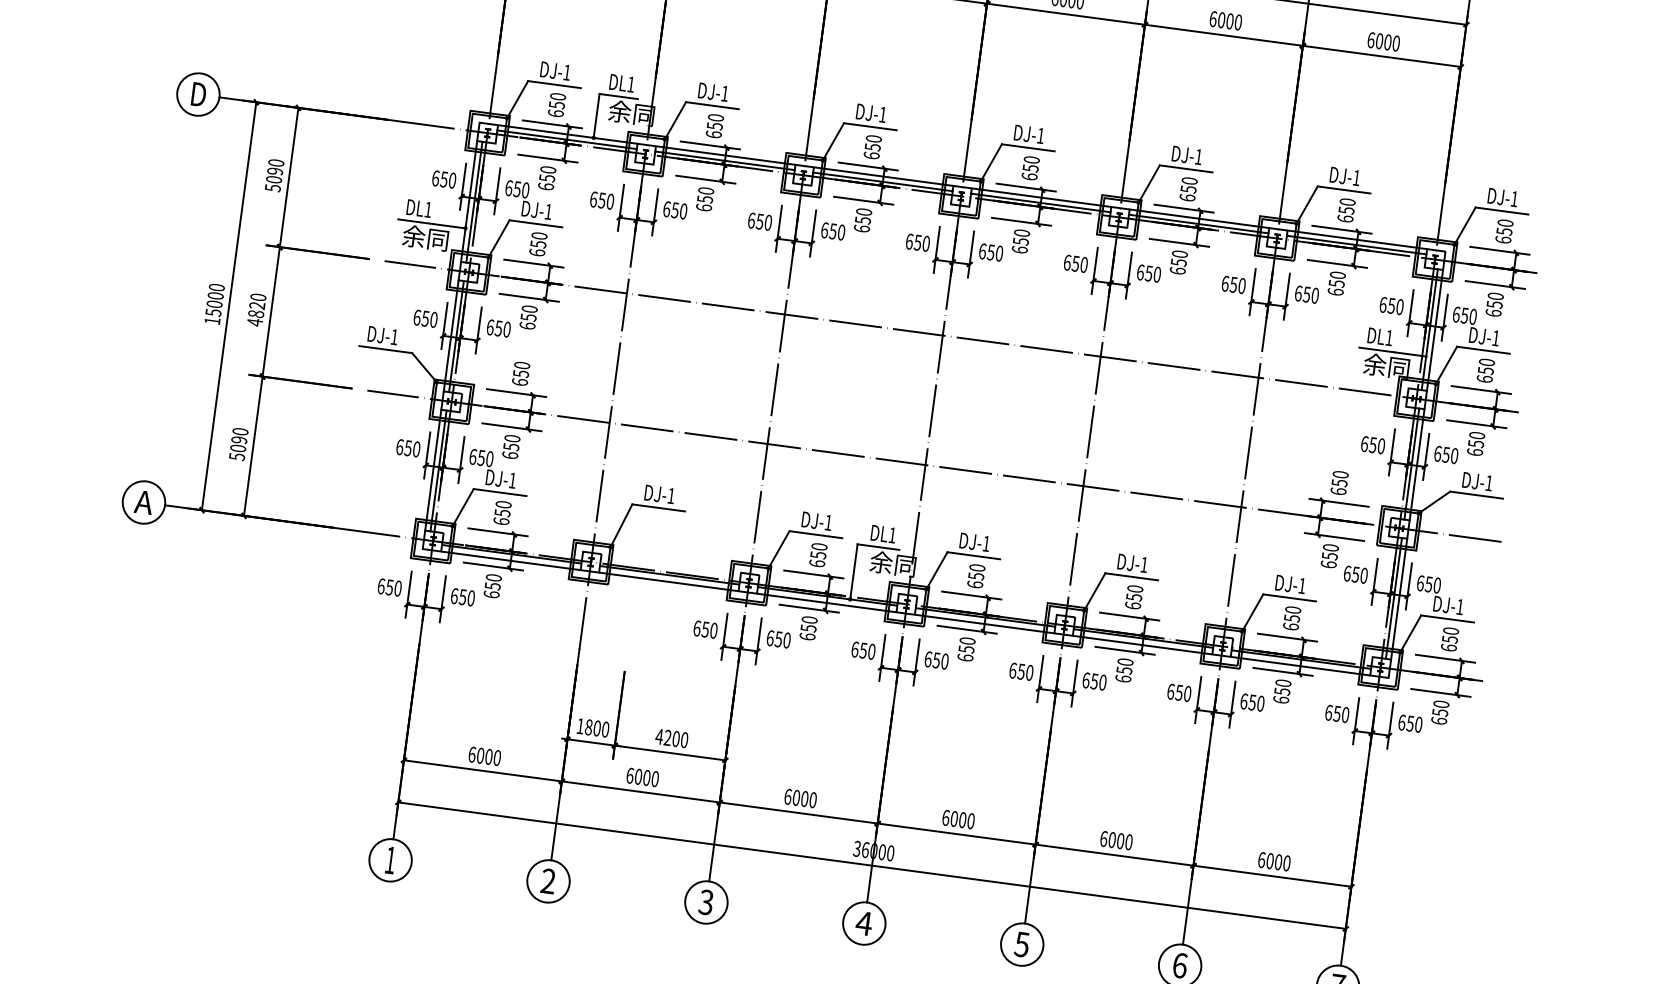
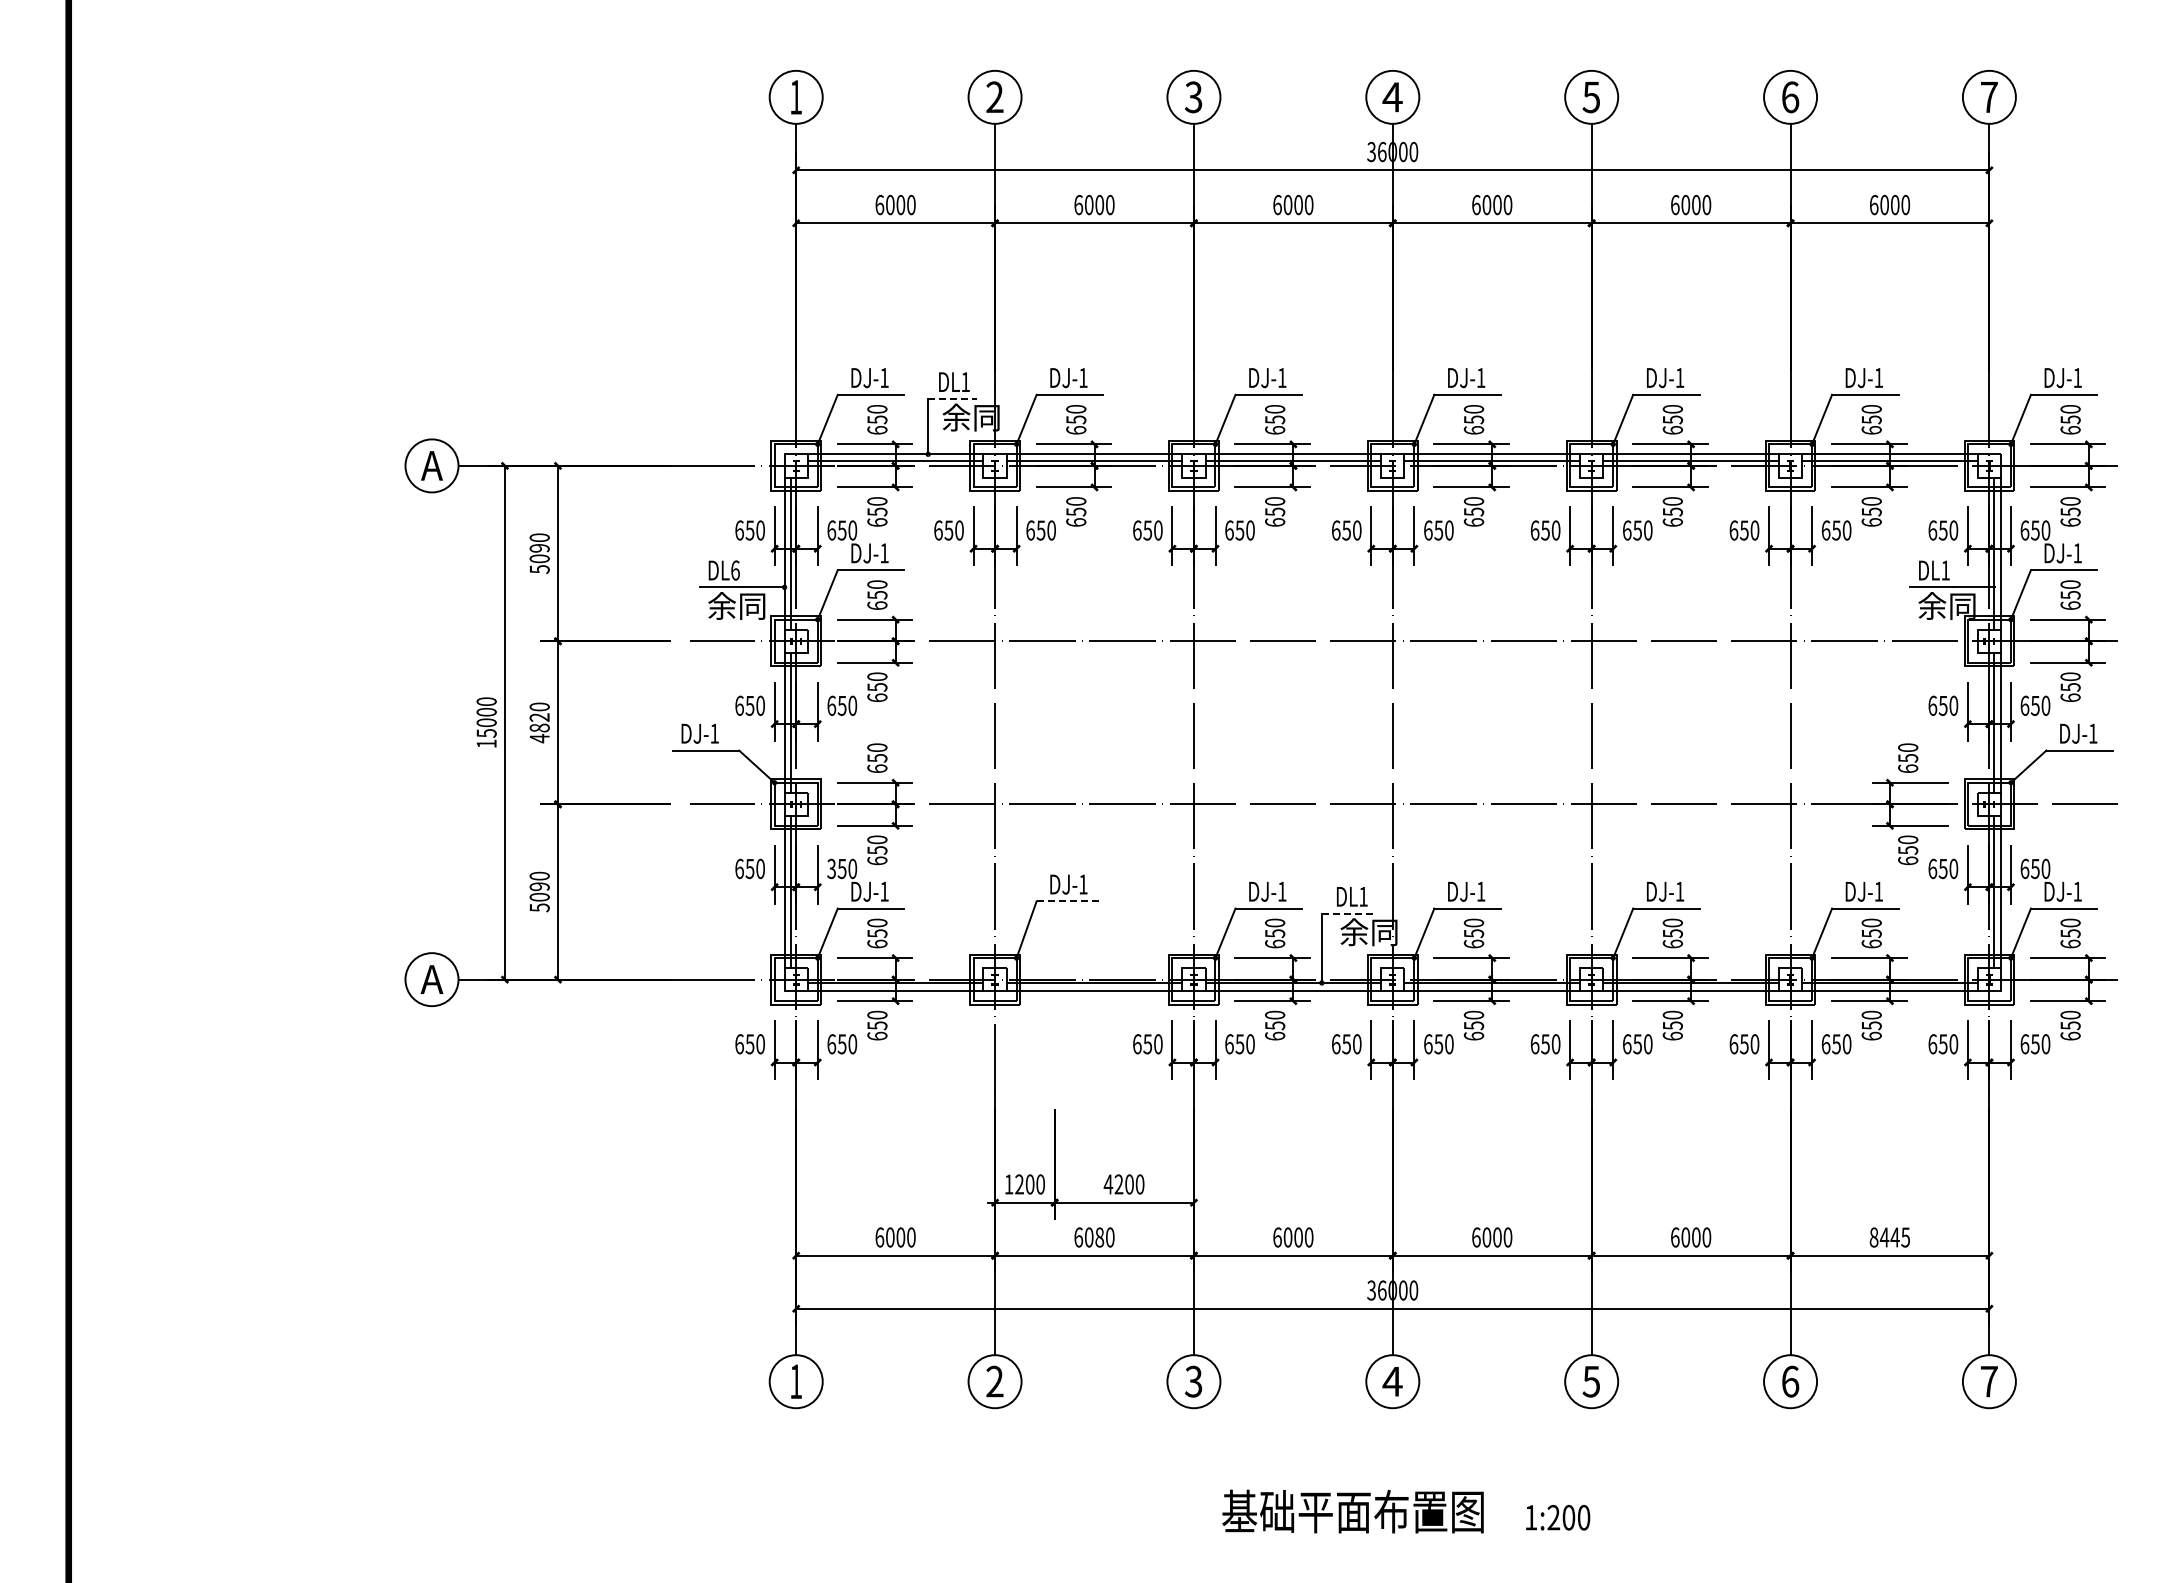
text: (198, 94) -> (431, 465), D -> A
line: (618, 96) -> (952, 398), solid -> dashed
text: (428, 209) -> (735, 570), DL1 -> DL6
text: (473, 456) -> (831, 868), 650 -> 350
line: (659, 508) -> (1070, 901), solid -> dashed
line: (878, 547) -> (1348, 913), solid -> dashed
text: (588, 727) -> (1019, 1184), 1800 -> 1200
text: (646, 777) -> (1099, 1237), 6000 -> 6080
text: (1274, 861) -> (1889, 1237), 6000 -> 8445

